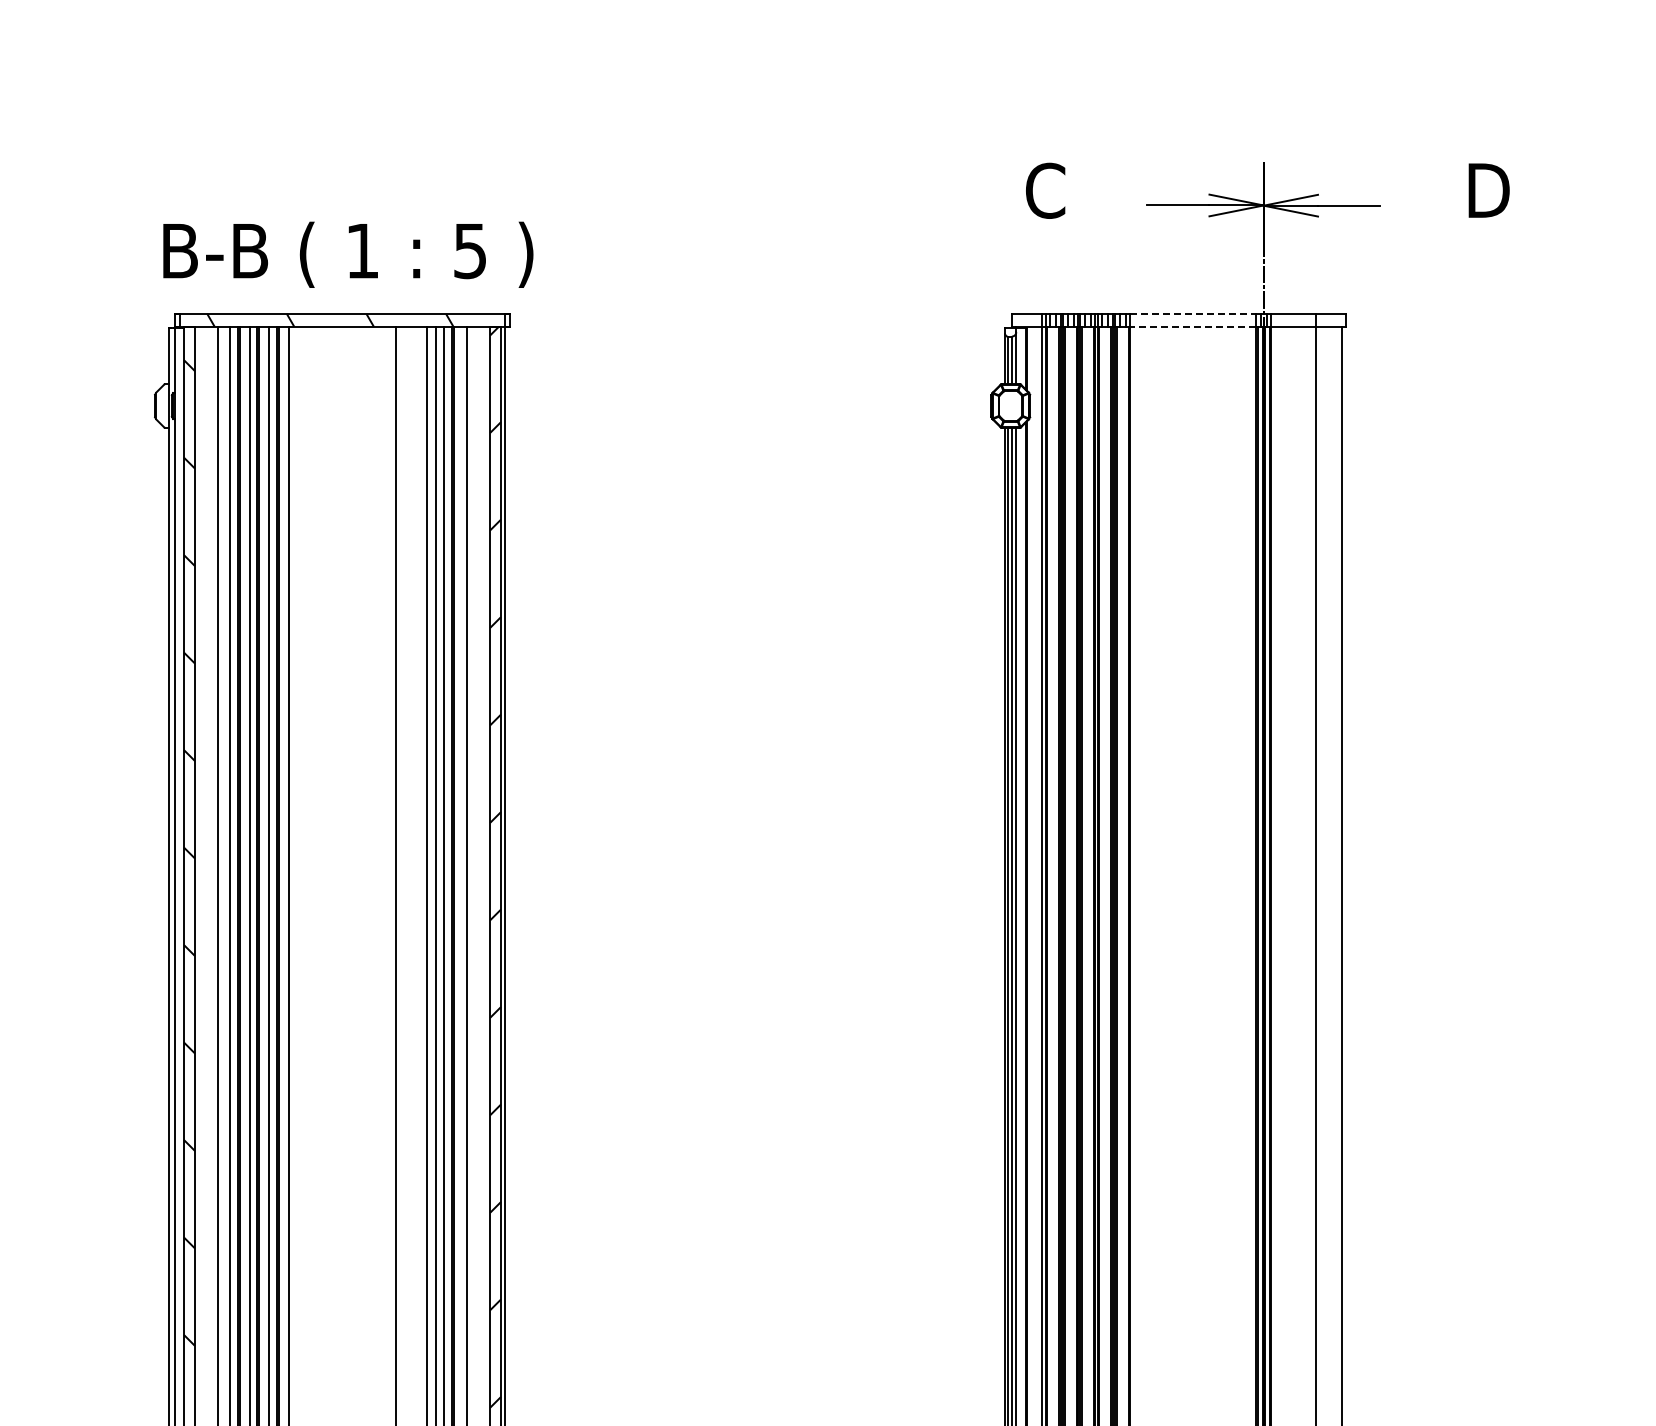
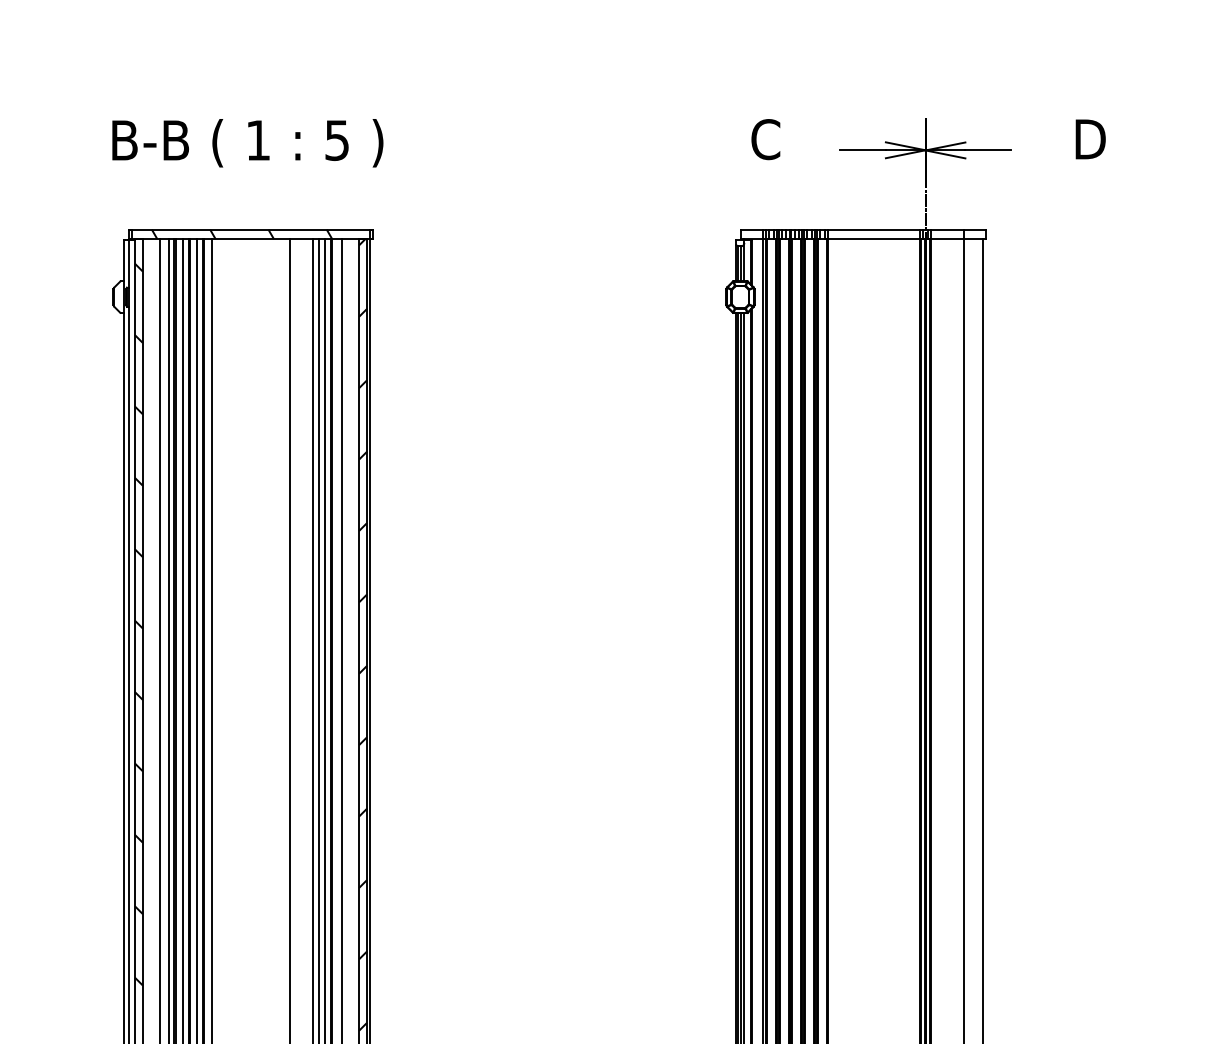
text: (348, 254) -> (247, 142), moved
line: (1193, 313) -> (874, 229), dashed -> solid
line: (1192, 326) -> (873, 238), dashed -> solid

